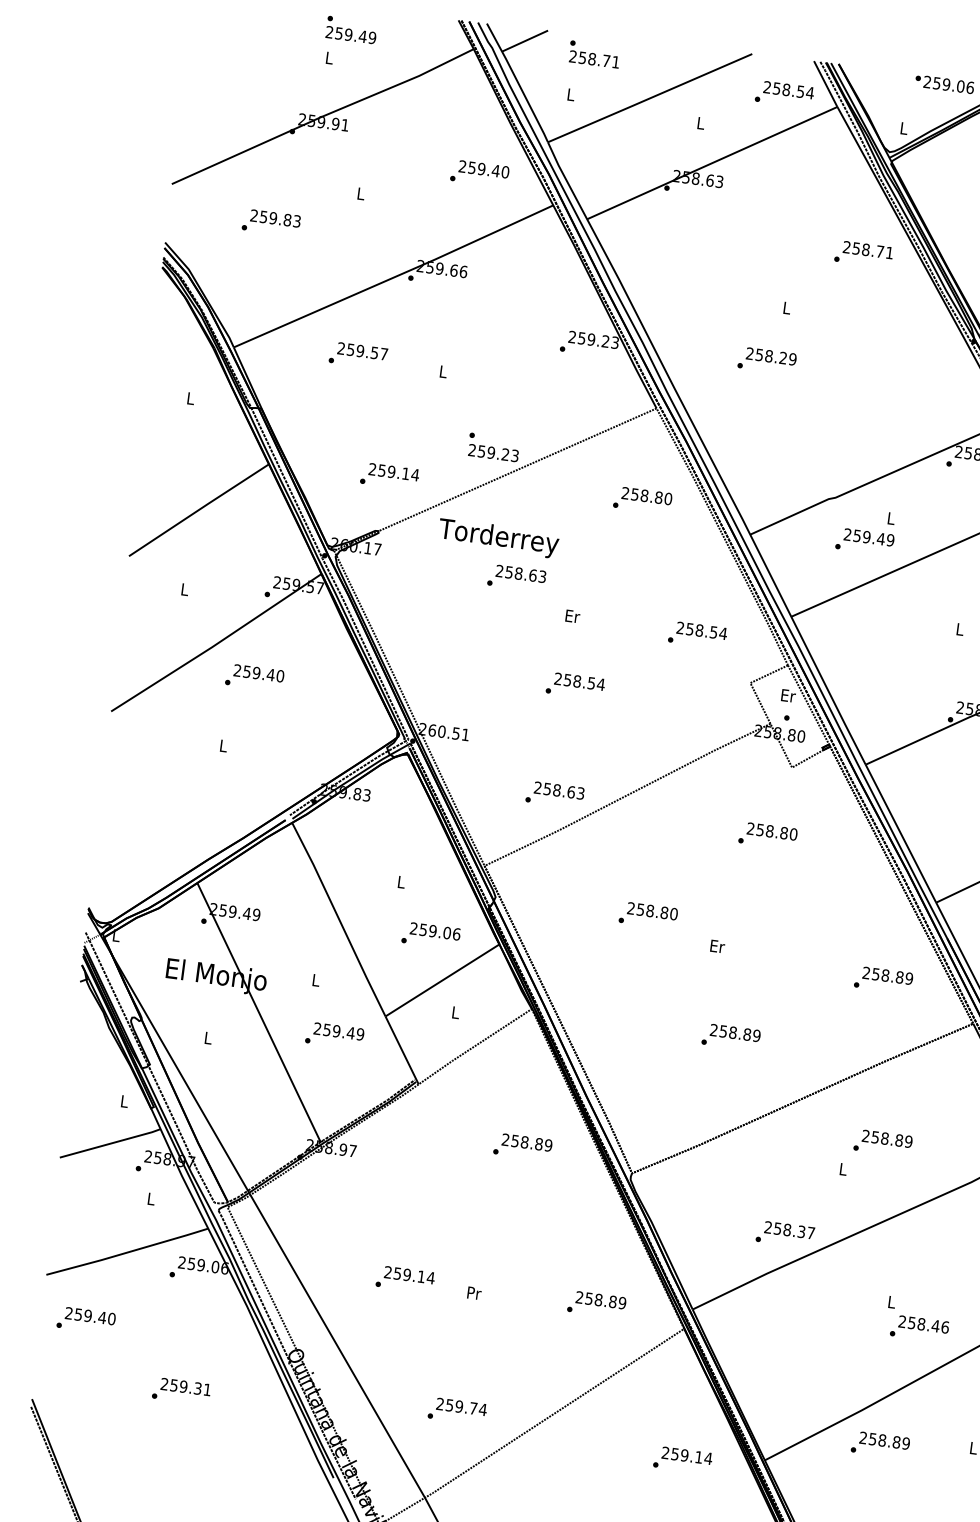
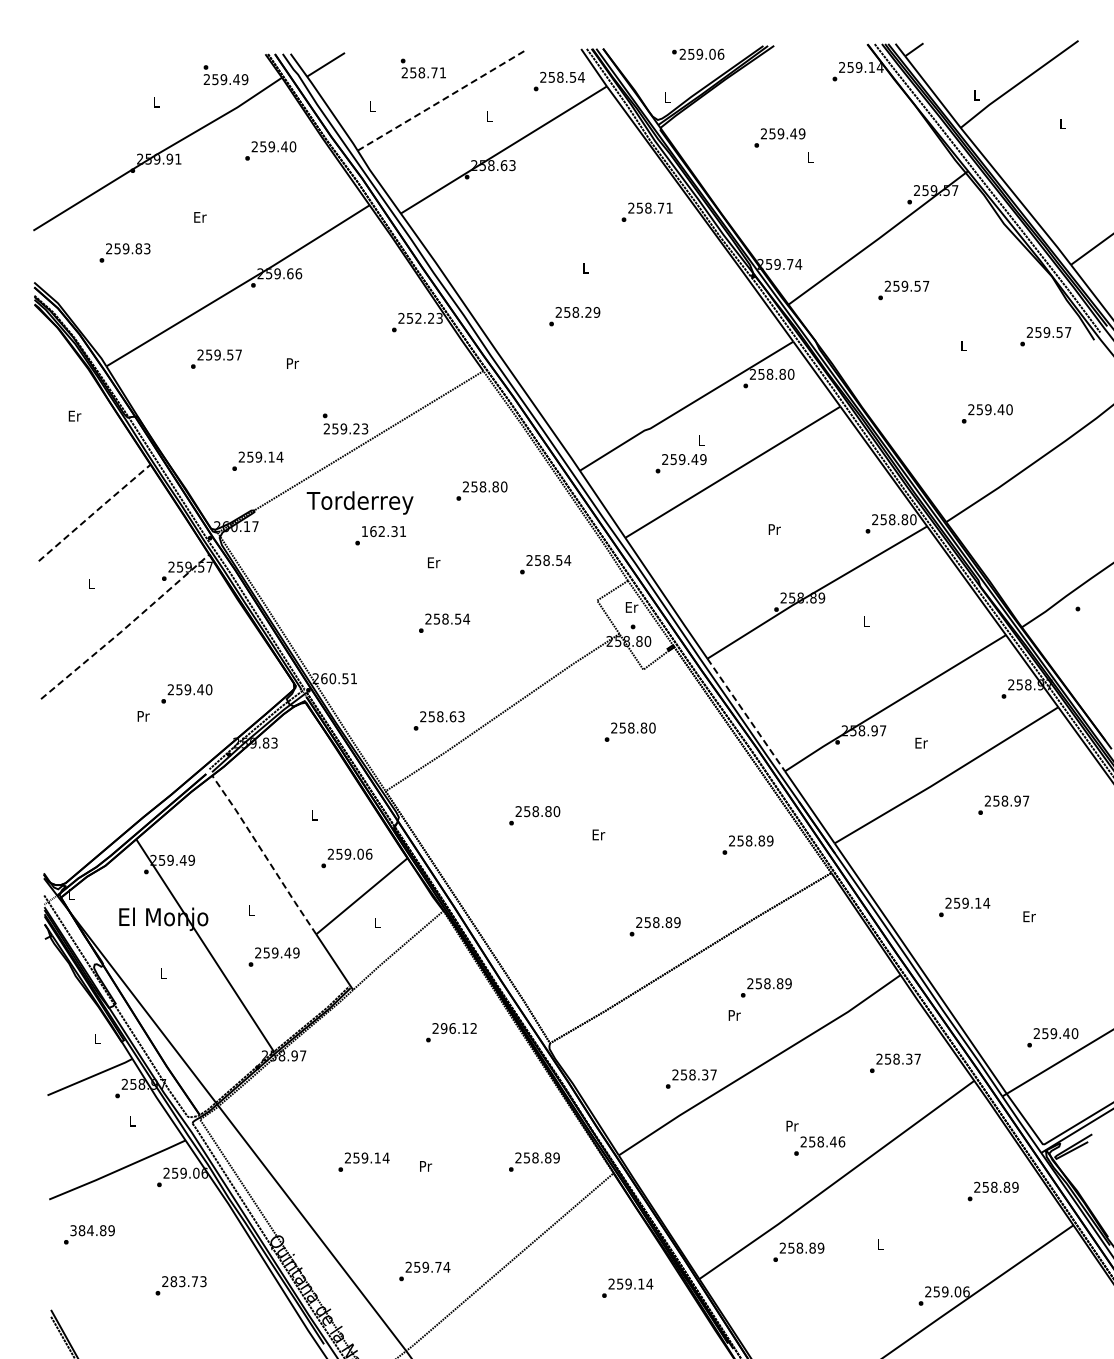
text: (351, 30) -> (225, 75), moved
text: (593, 54) -> (422, 68), moved
line: (649, 98) -> (441, 100), solid -> dashed
text: (479, 173) -> (270, 150), moved
text: (361, 194) -> (200, 217), L -> Er
text: (591, 339) -> (418, 318), 259.23 -> 252.23
text: (444, 371) -> (293, 363), L -> Pr
text: (190, 397) -> (74, 415), L -> Er
text: (642, 499) -> (481, 490), moved
line: (198, 509) -> (94, 512), solid -> dashed
text: (520, 573) -> (383, 531), 258.63 -> 162.31
text: (960, 629) -> (774, 529), L -> Pr
line: (216, 644) -> (125, 628), solid -> dashed
text: (254, 677) -> (186, 693), moved
text: (223, 746) -> (143, 716), L -> Pr
line: (901, 834) -> (746, 715), solid -> dashed
line: (339, 919) -> (264, 854), solid -> dashed
text: (730, 1036) -> (654, 926), moved
text: (531, 1143) -> (458, 1028), 258.89 -> 296.12
text: (843, 1169) -> (734, 1015), L -> Pr
text: (892, 1301) -> (792, 1125), L -> Pr
text: (90, 1316) -> (92, 1230), 259.40 -> 384.89
text: (190, 1387) -> (188, 1281), 259.31 -> 283.73

